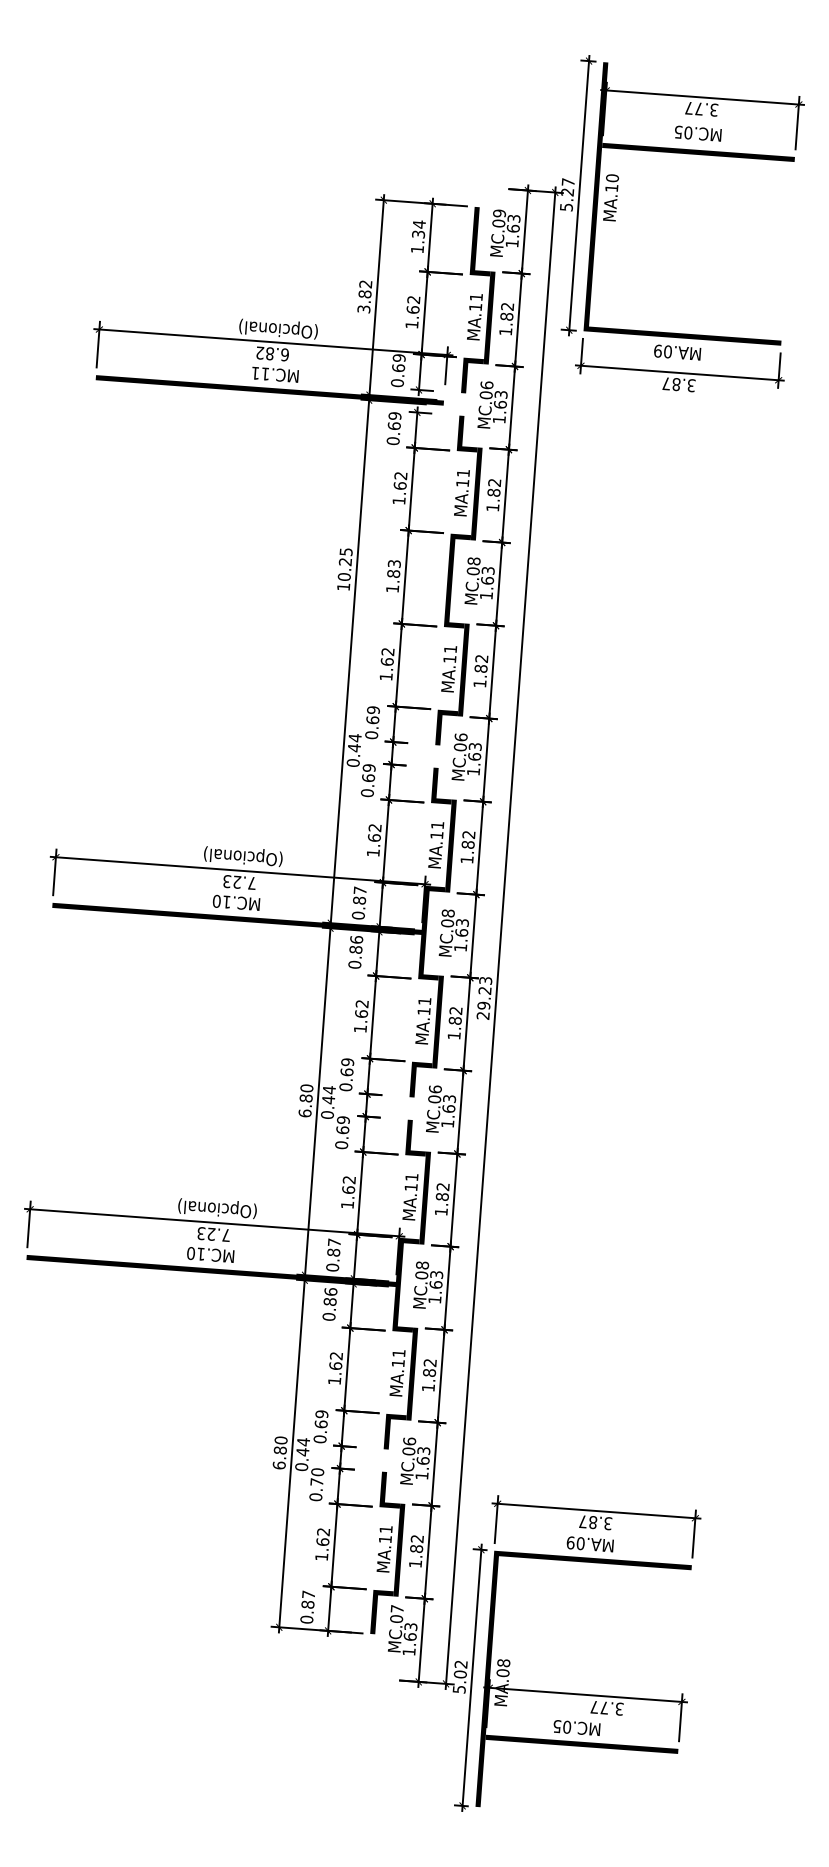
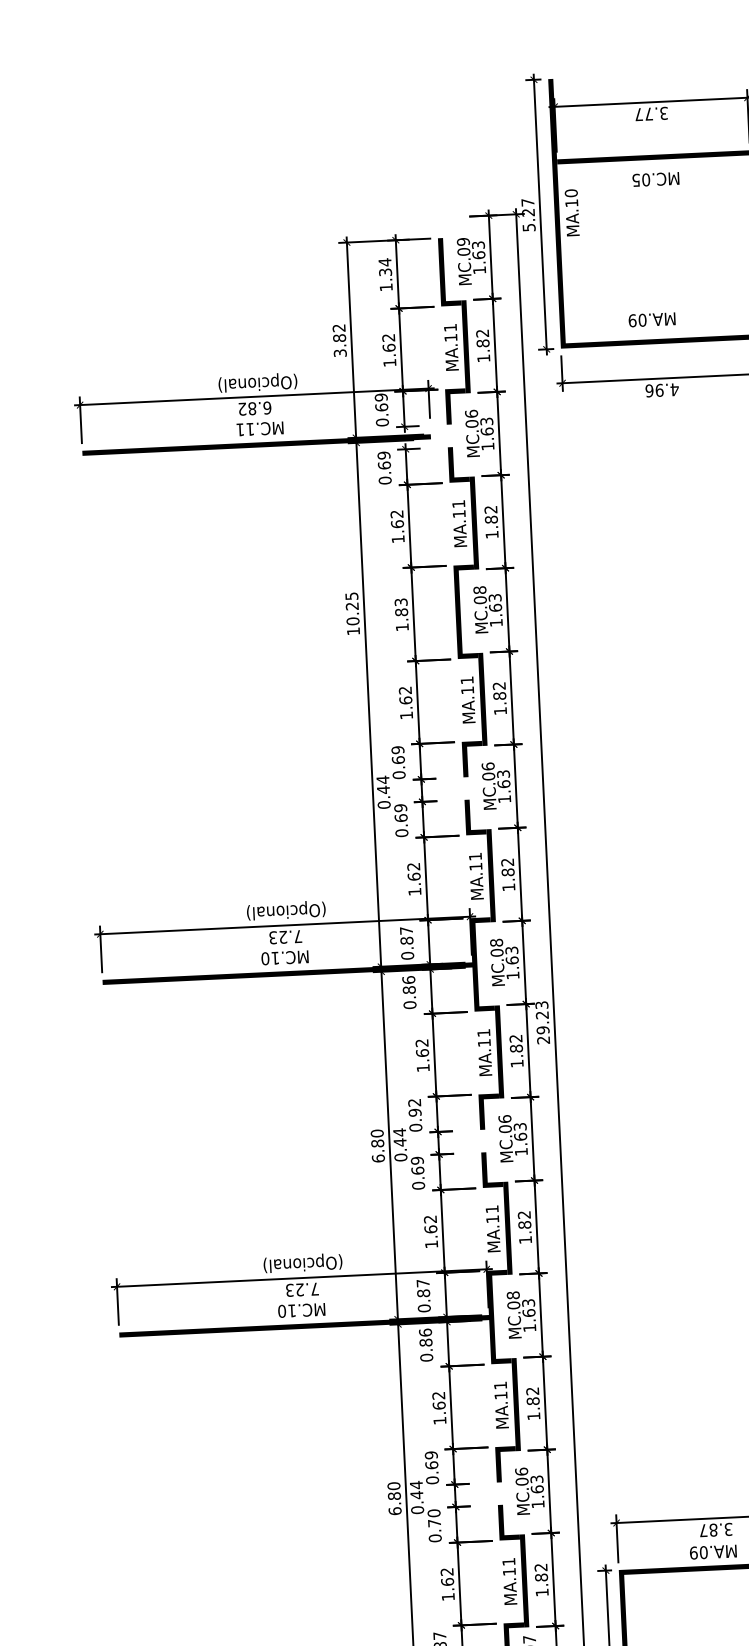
text: (698, 133) -> (656, 179), moved
text: (677, 352) -> (652, 319), moved
text: (678, 384) -> (661, 390), 3.87 -> 4.96
text: (347, 1067) -> (415, 1107), 0.69 -> 0.92

